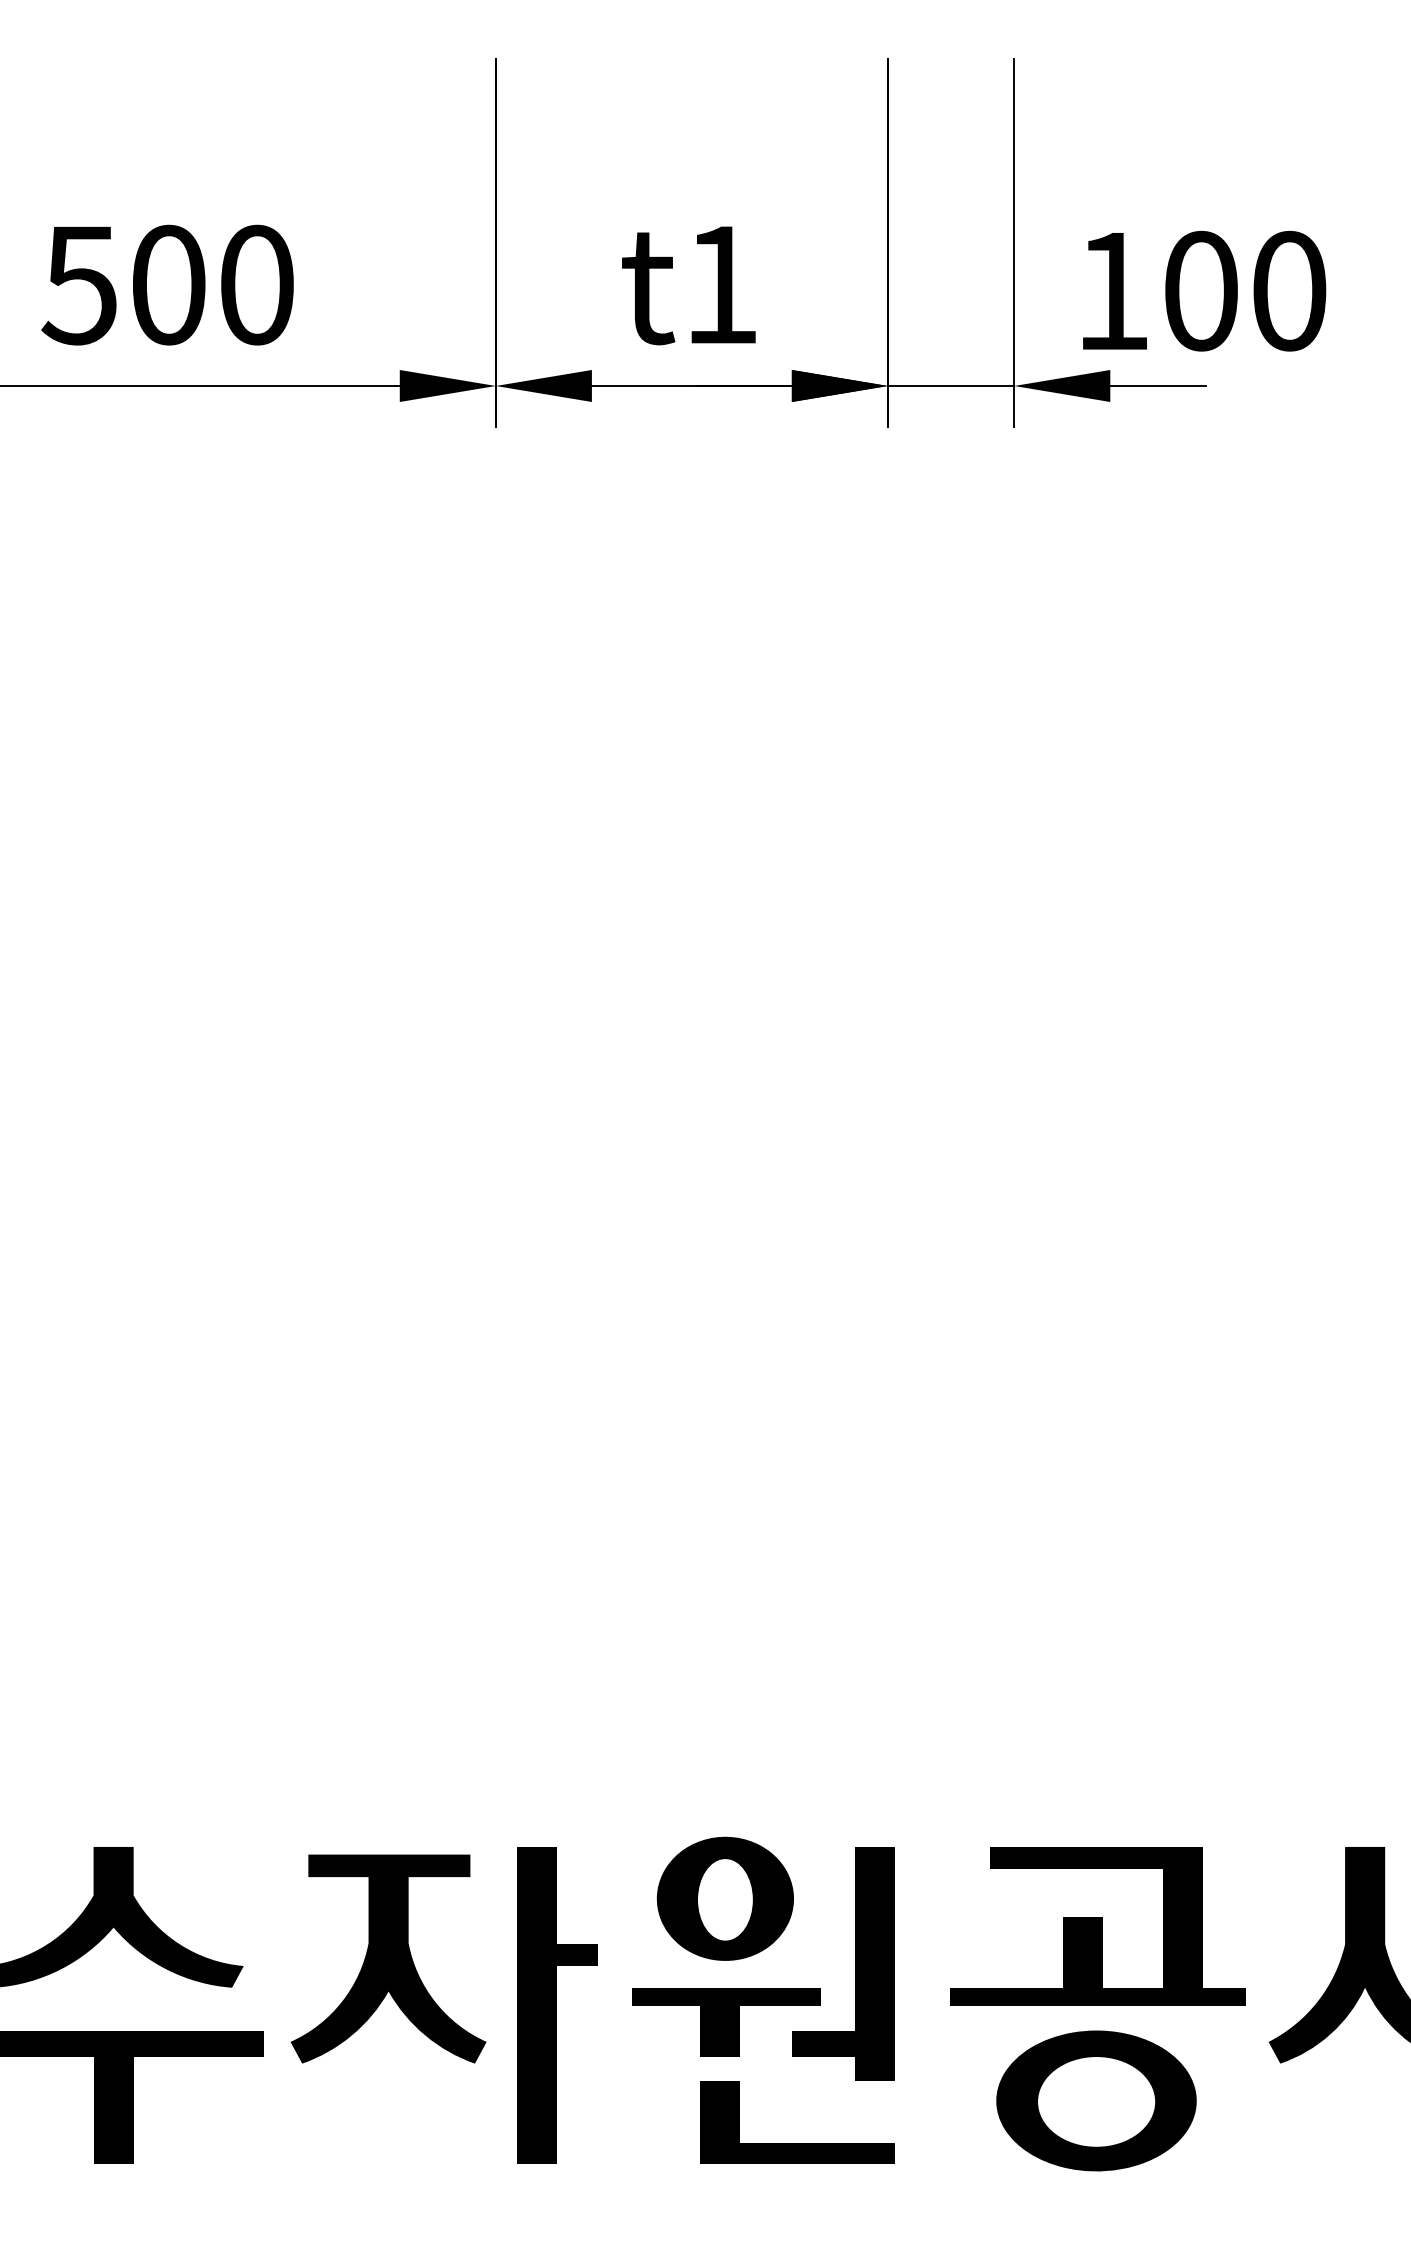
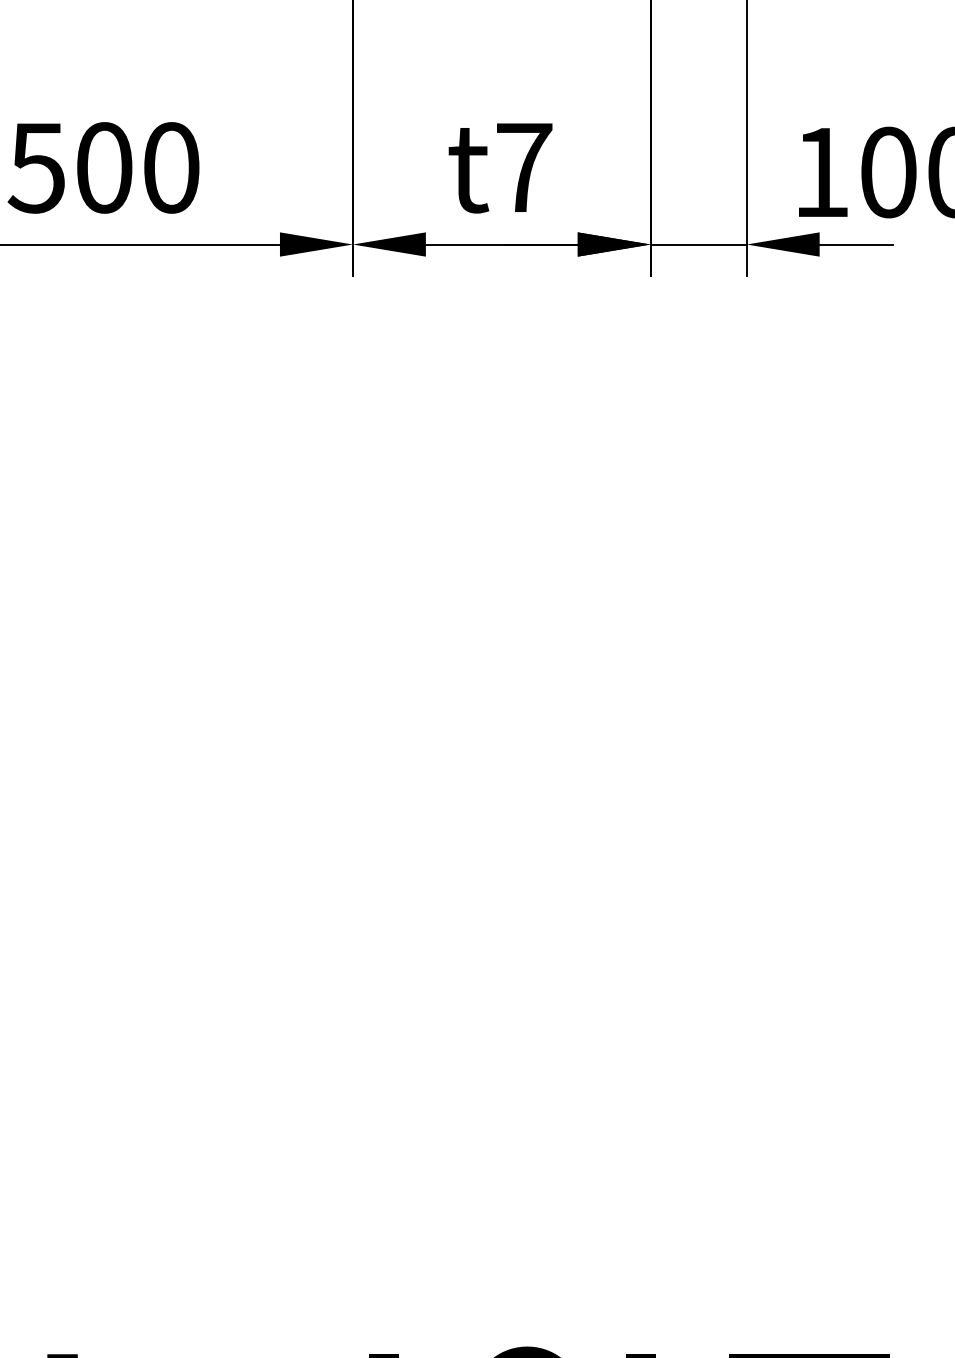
text: (721, 284) -> (524, 167), t1 -> t7

